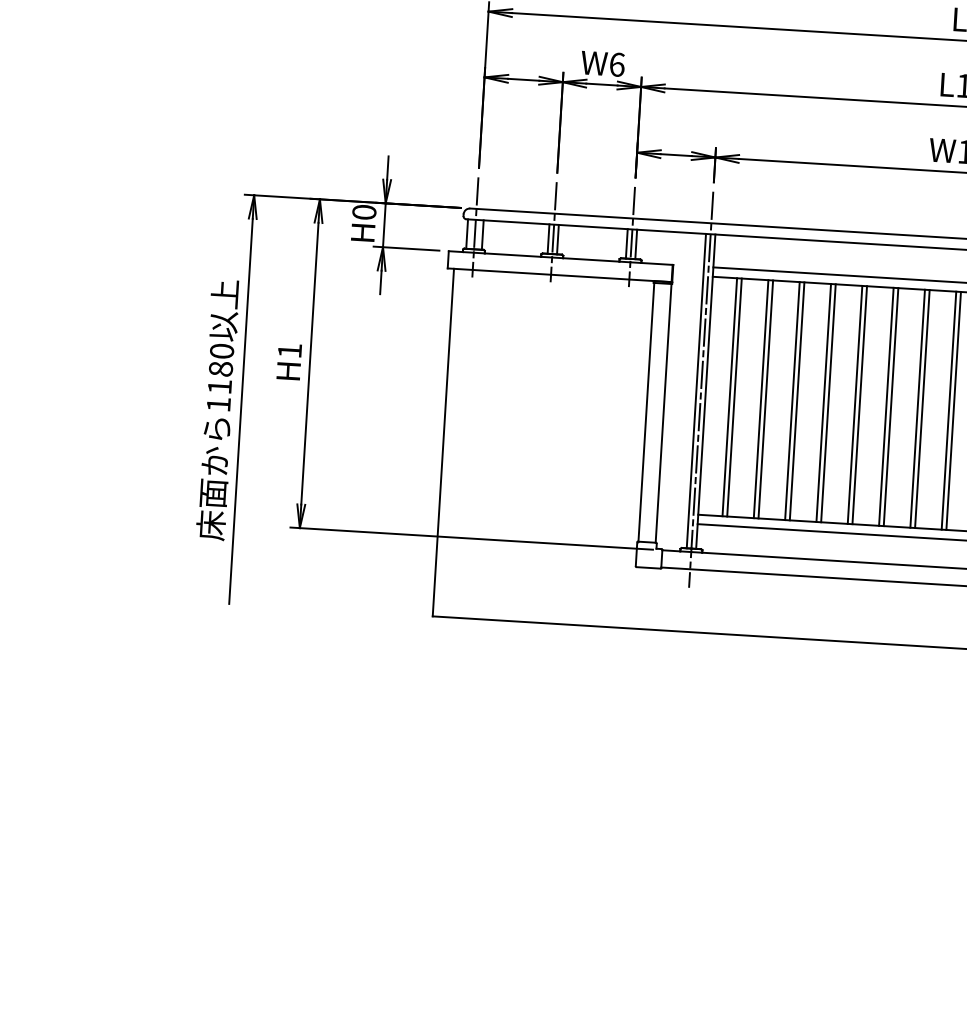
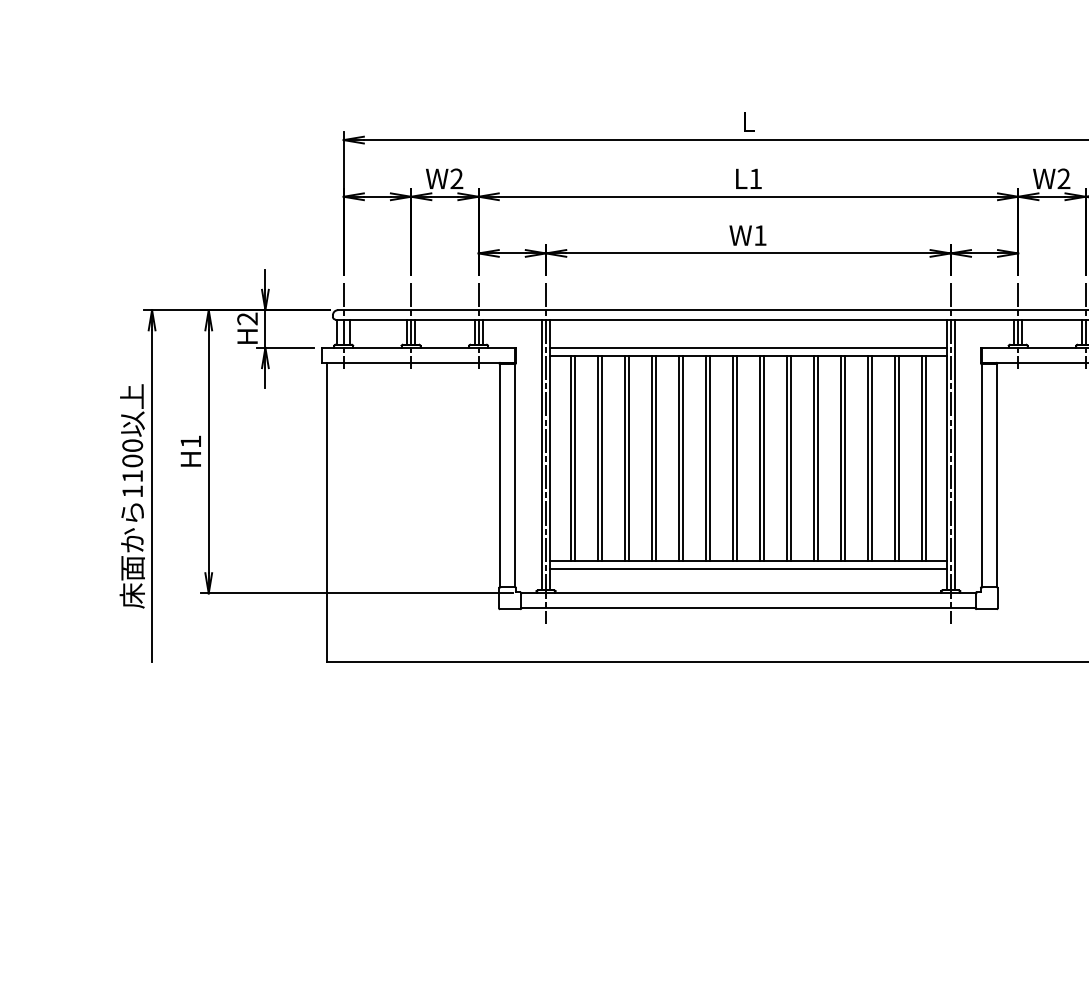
text: (616, 64) -> (456, 178), W6 -> W2
text: (364, 211) -> (247, 318), H0 -> H2
text: (220, 368) -> (132, 460), 1180 -> 1100

